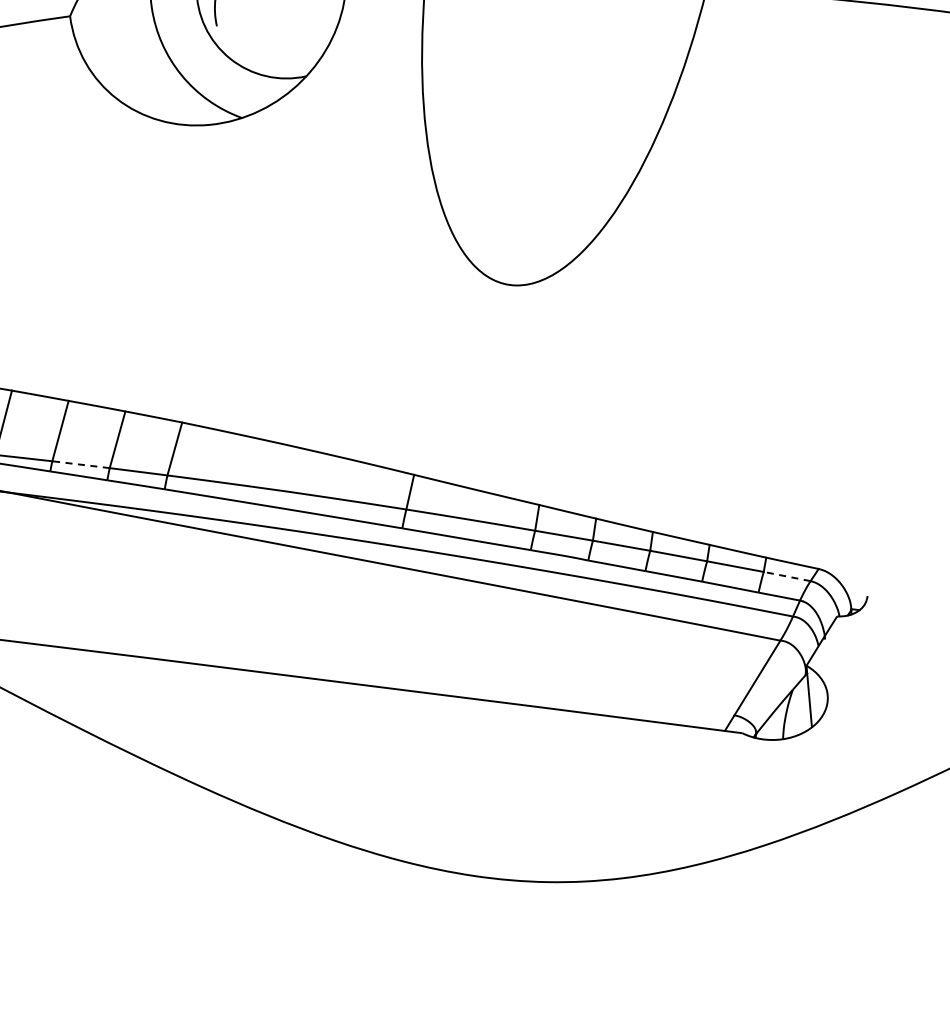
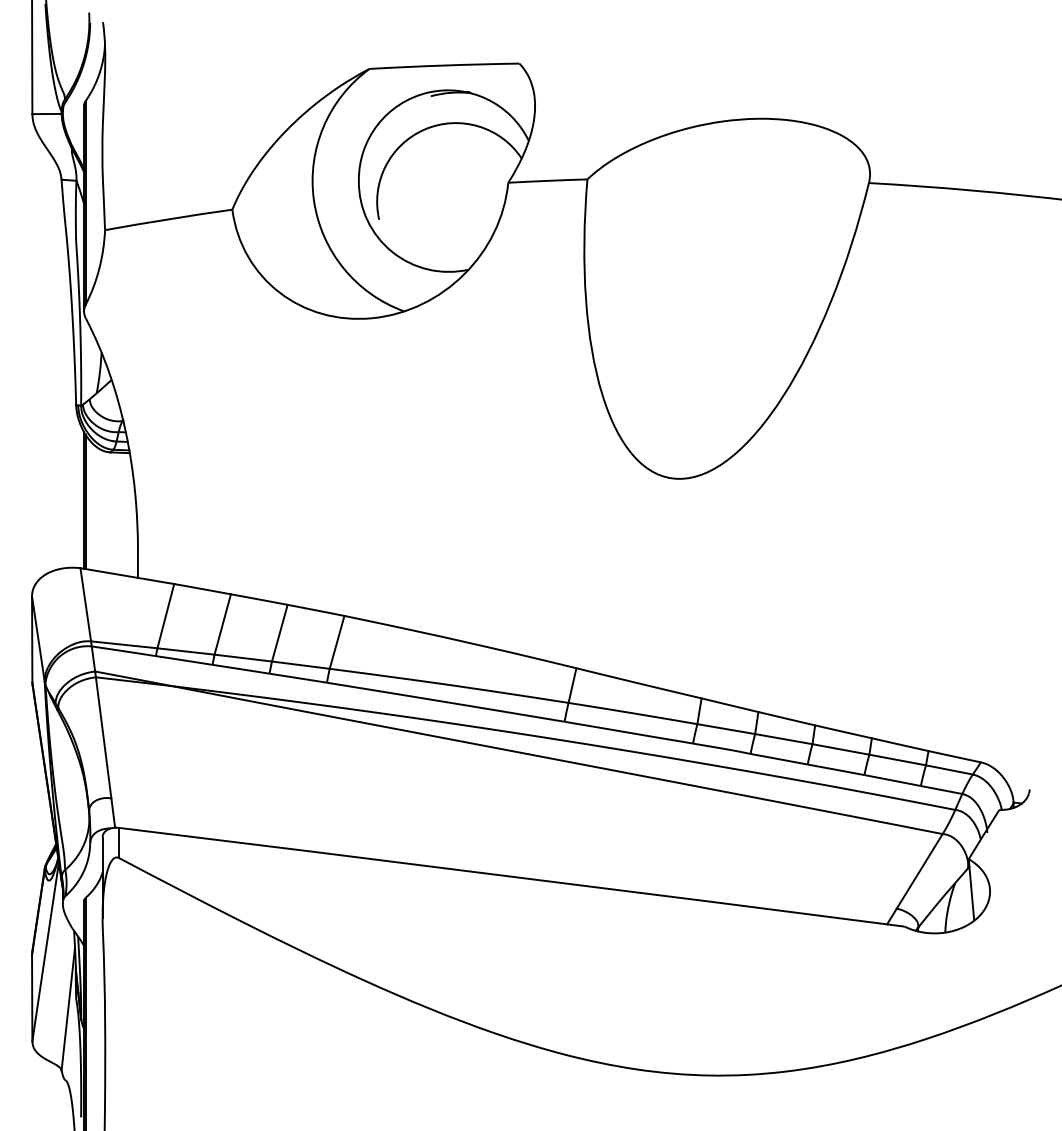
line: (81, 465) -> (243, 658), dashed -> solid
line: (787, 576) -> (949, 769), dashed -> solid

